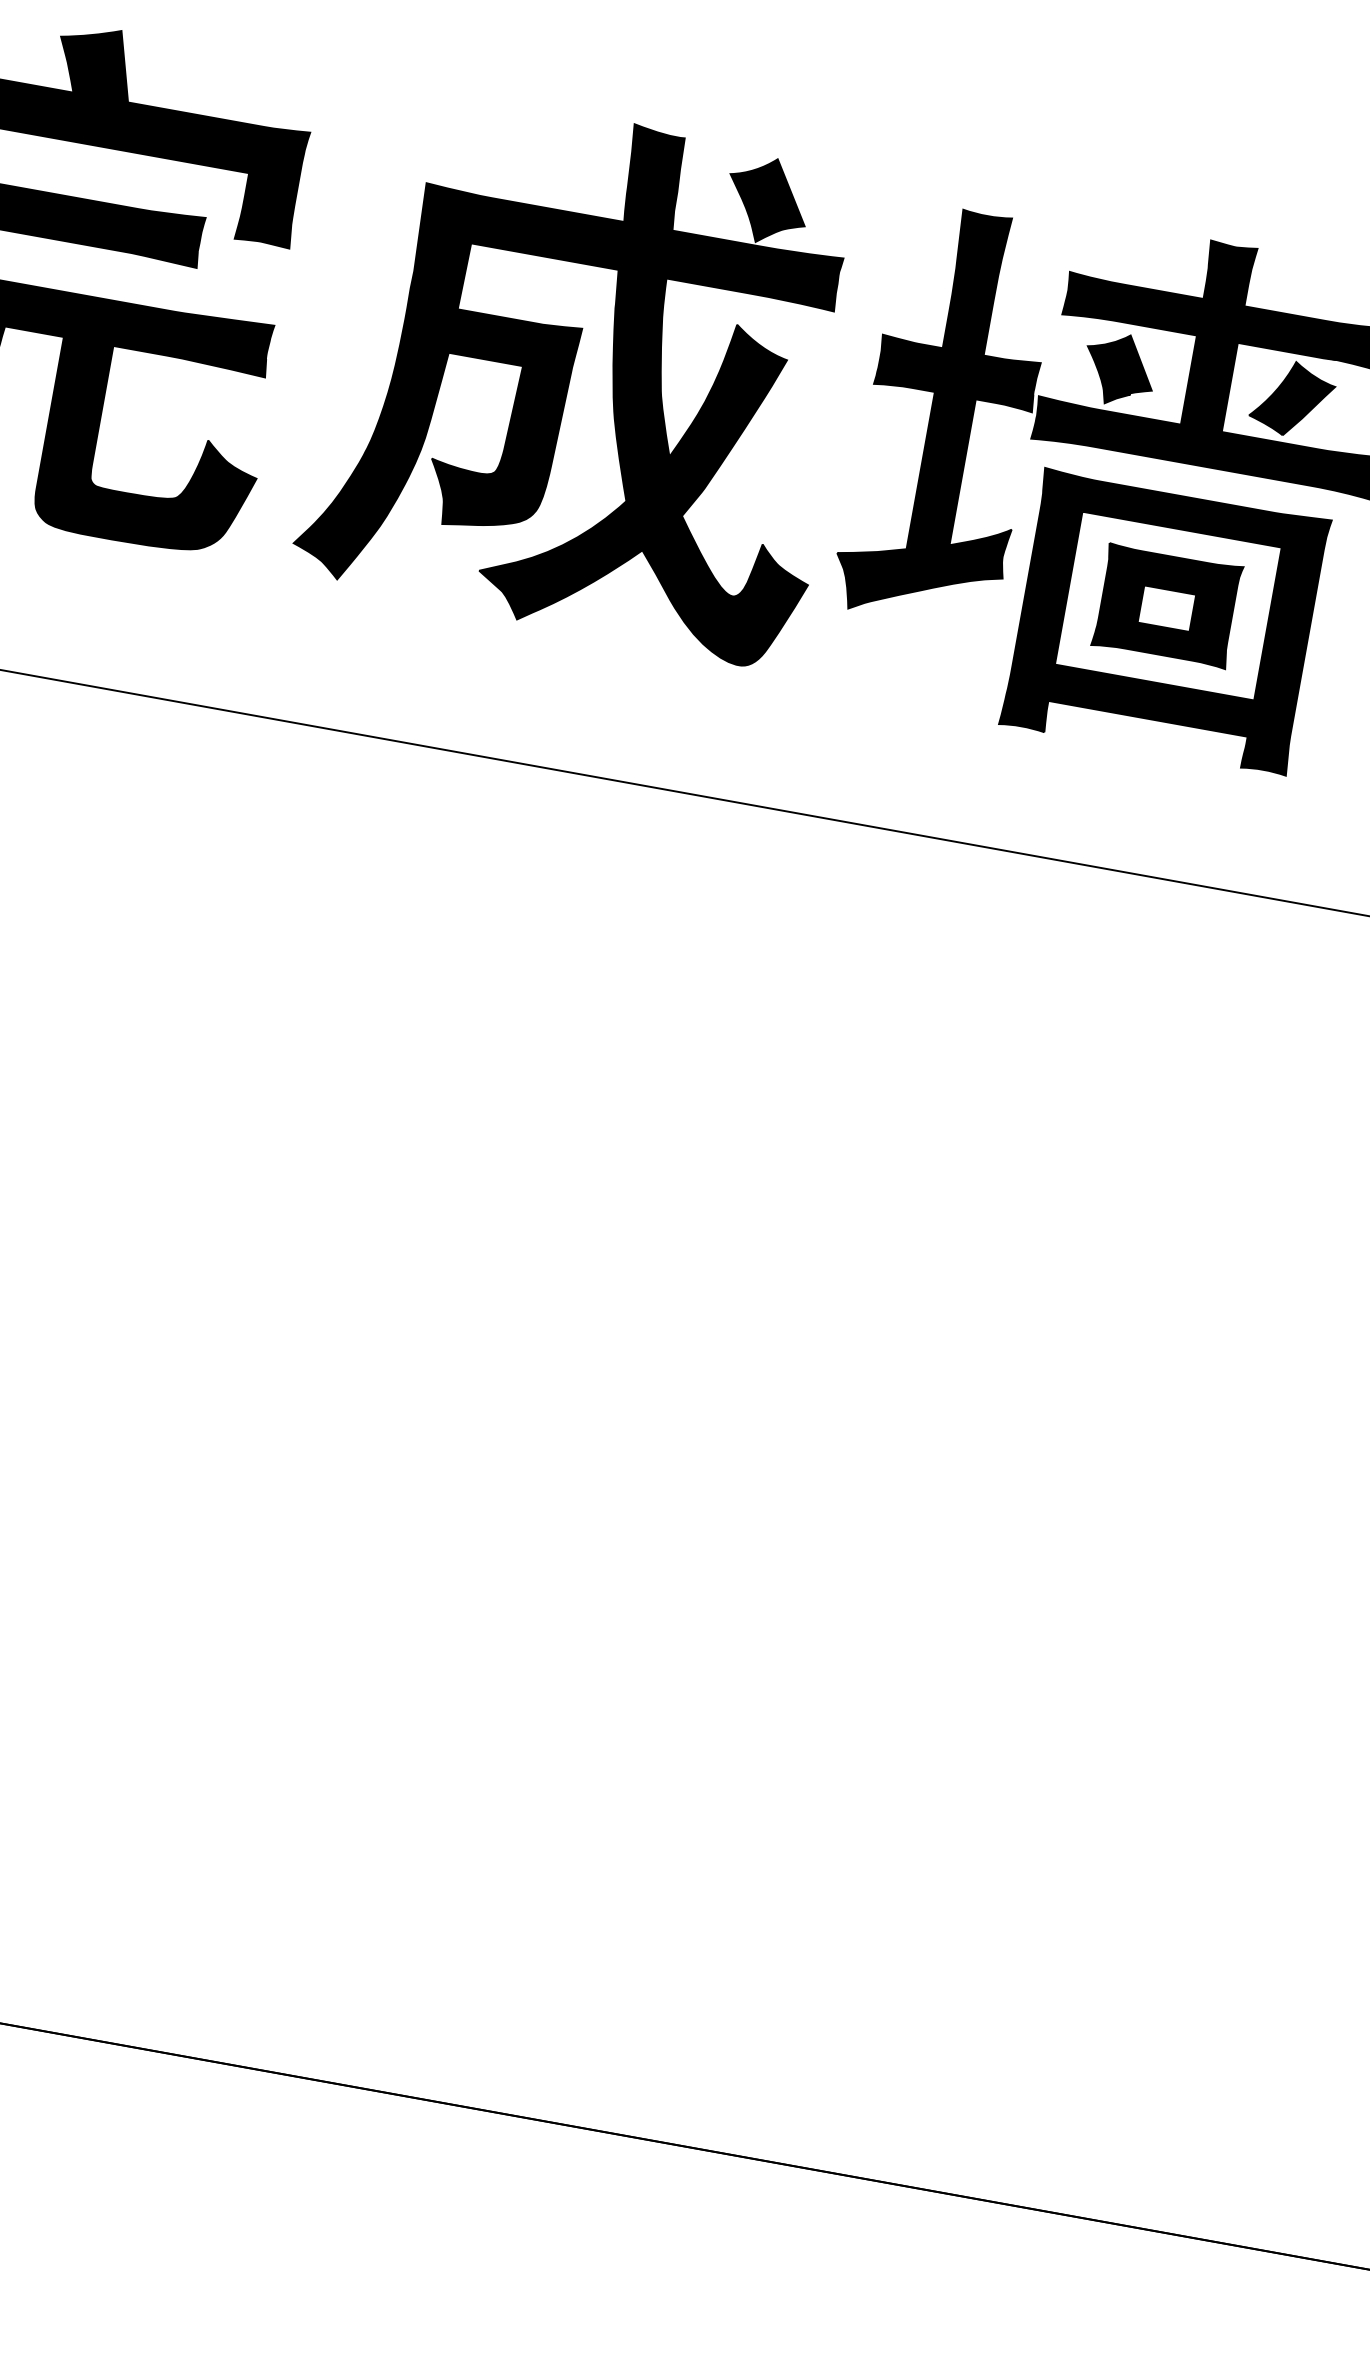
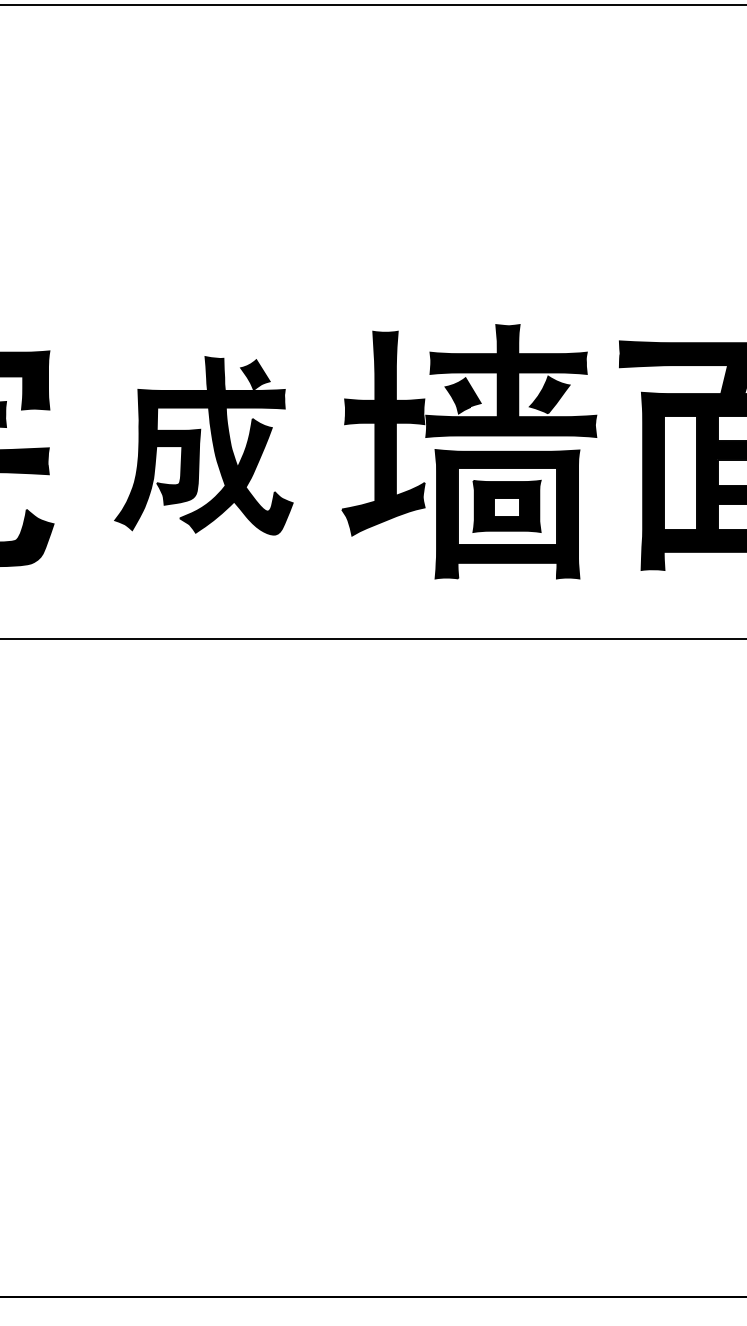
part: (583, 375) -> (203, 445), size x0.7

